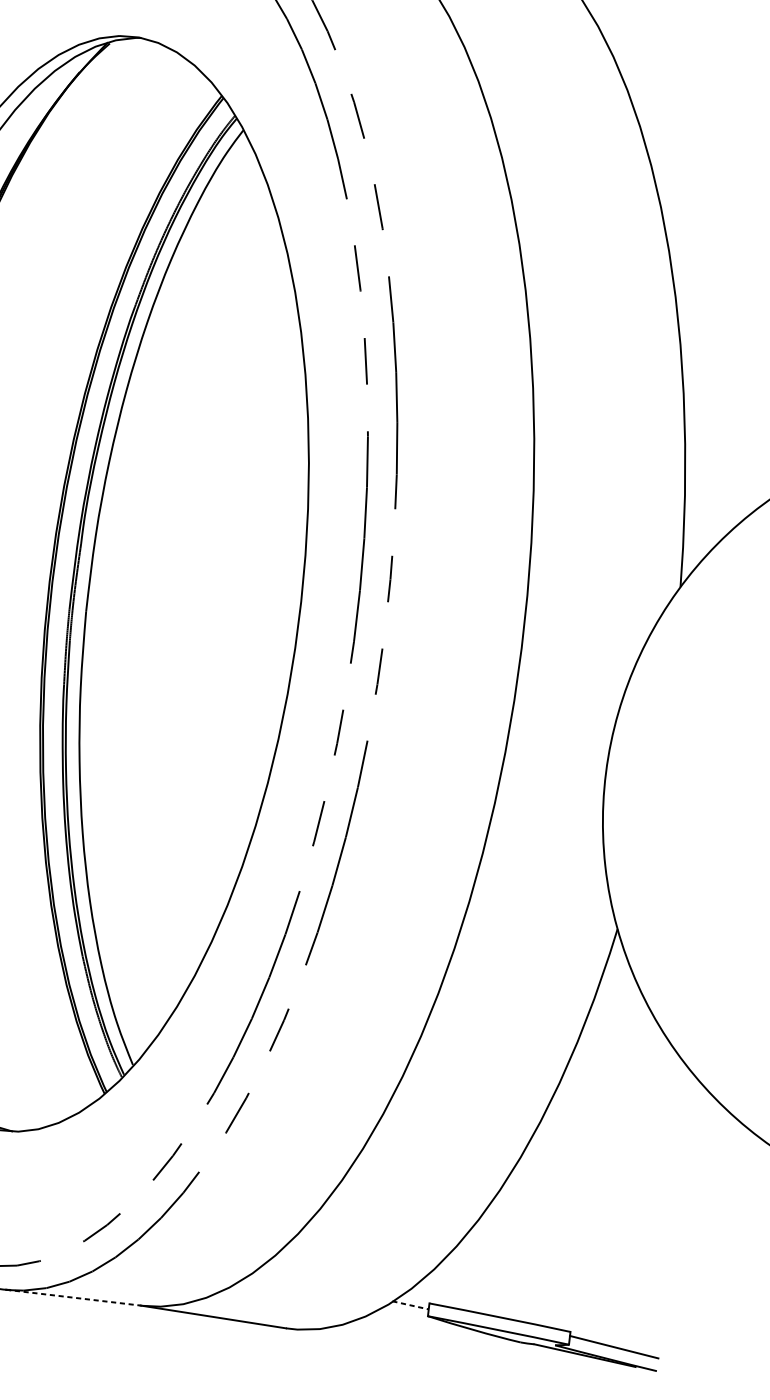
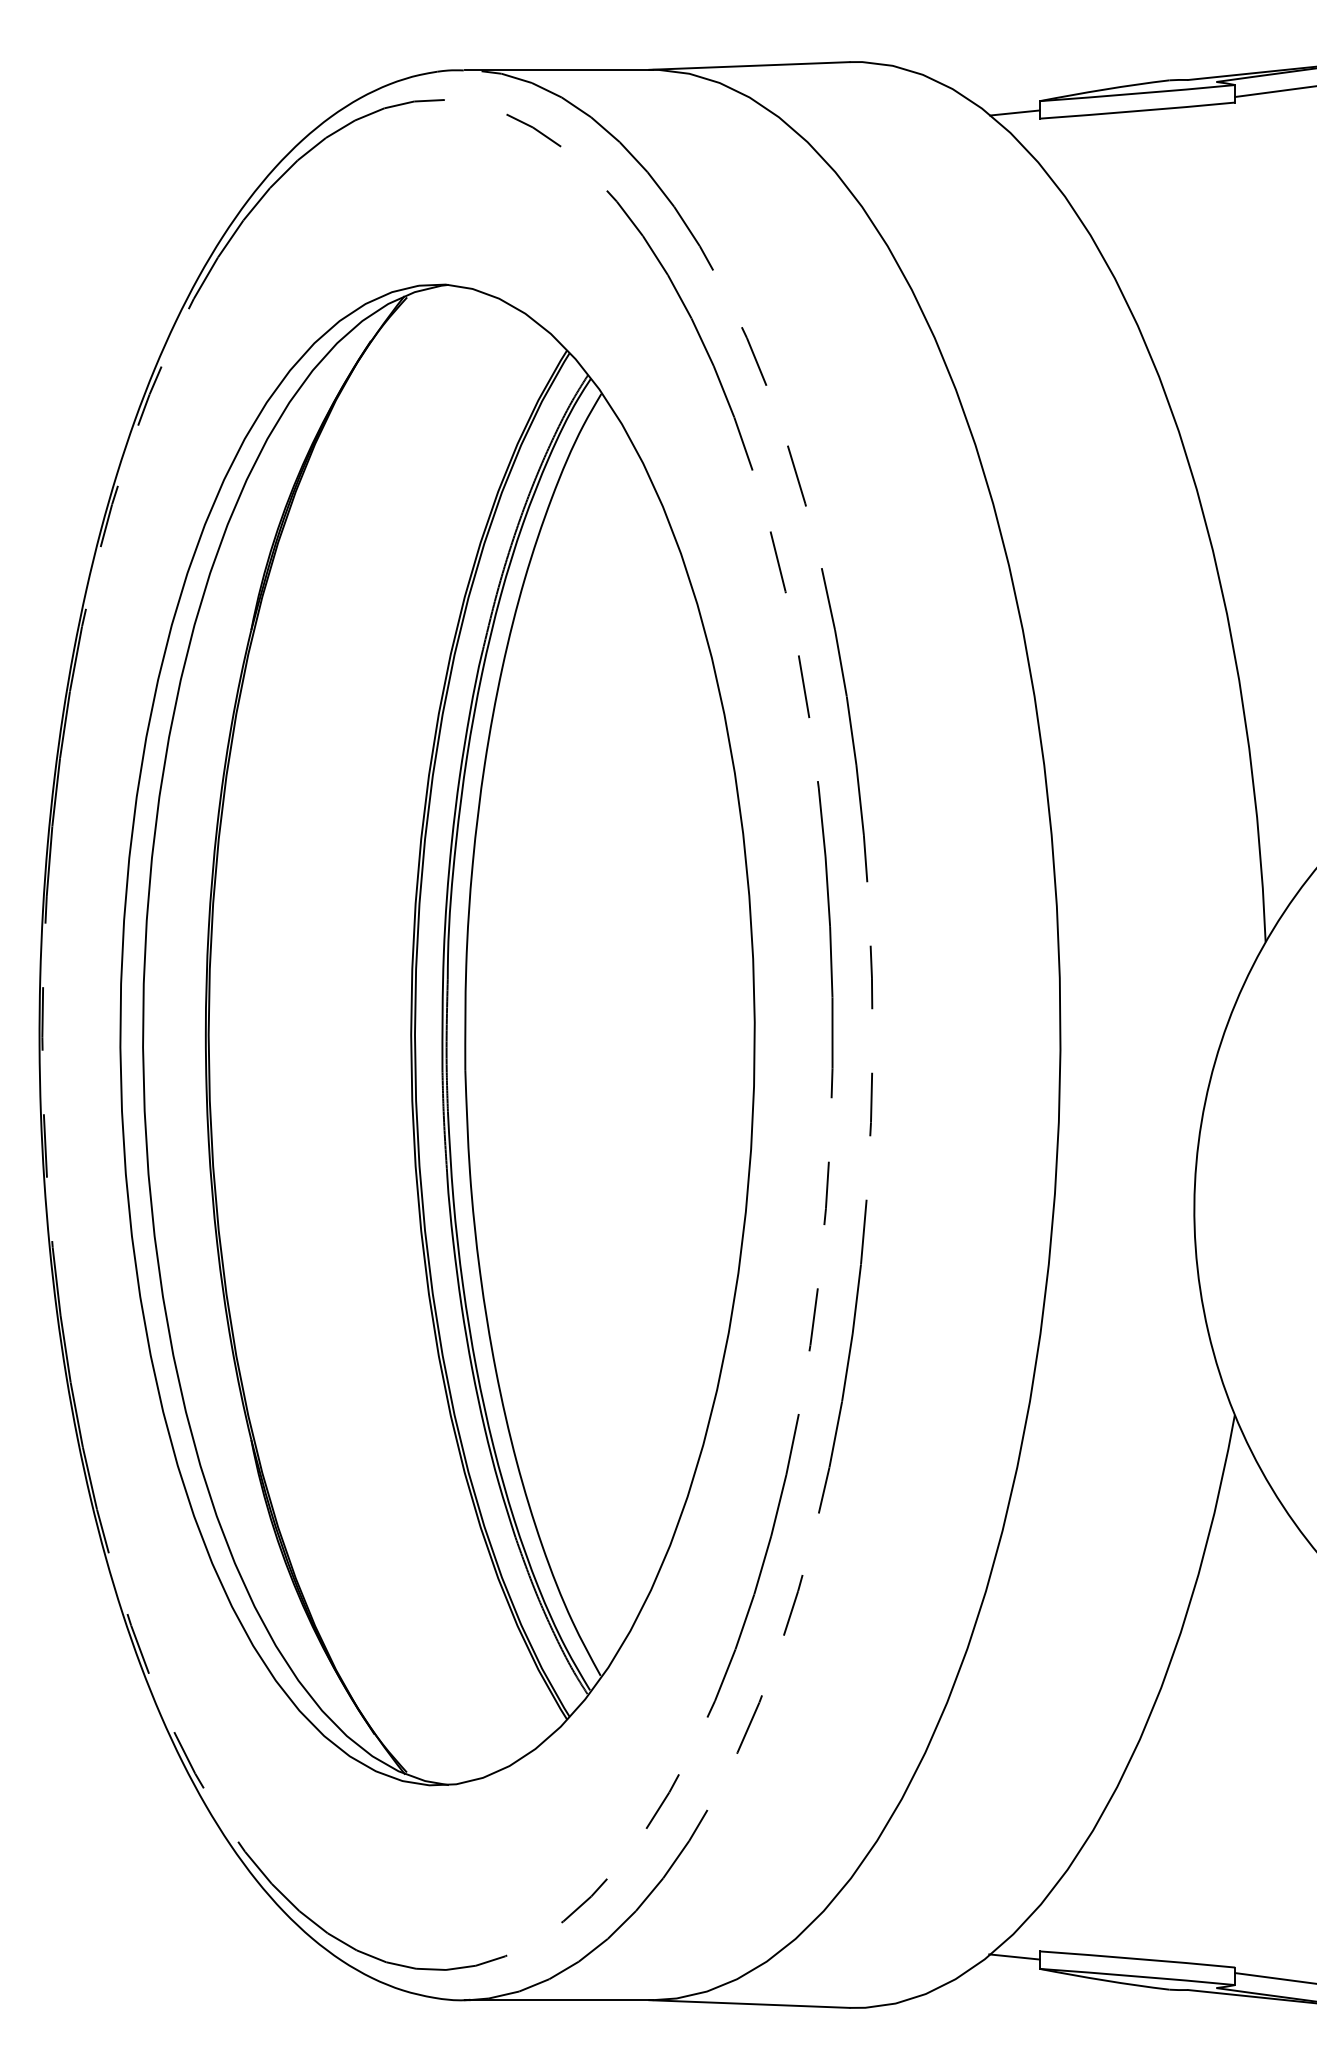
line: (74, 1298) -> (558, 2000), dashed -> solid
line: (411, 1305) -> (1015, 1957), dashed -> solid

